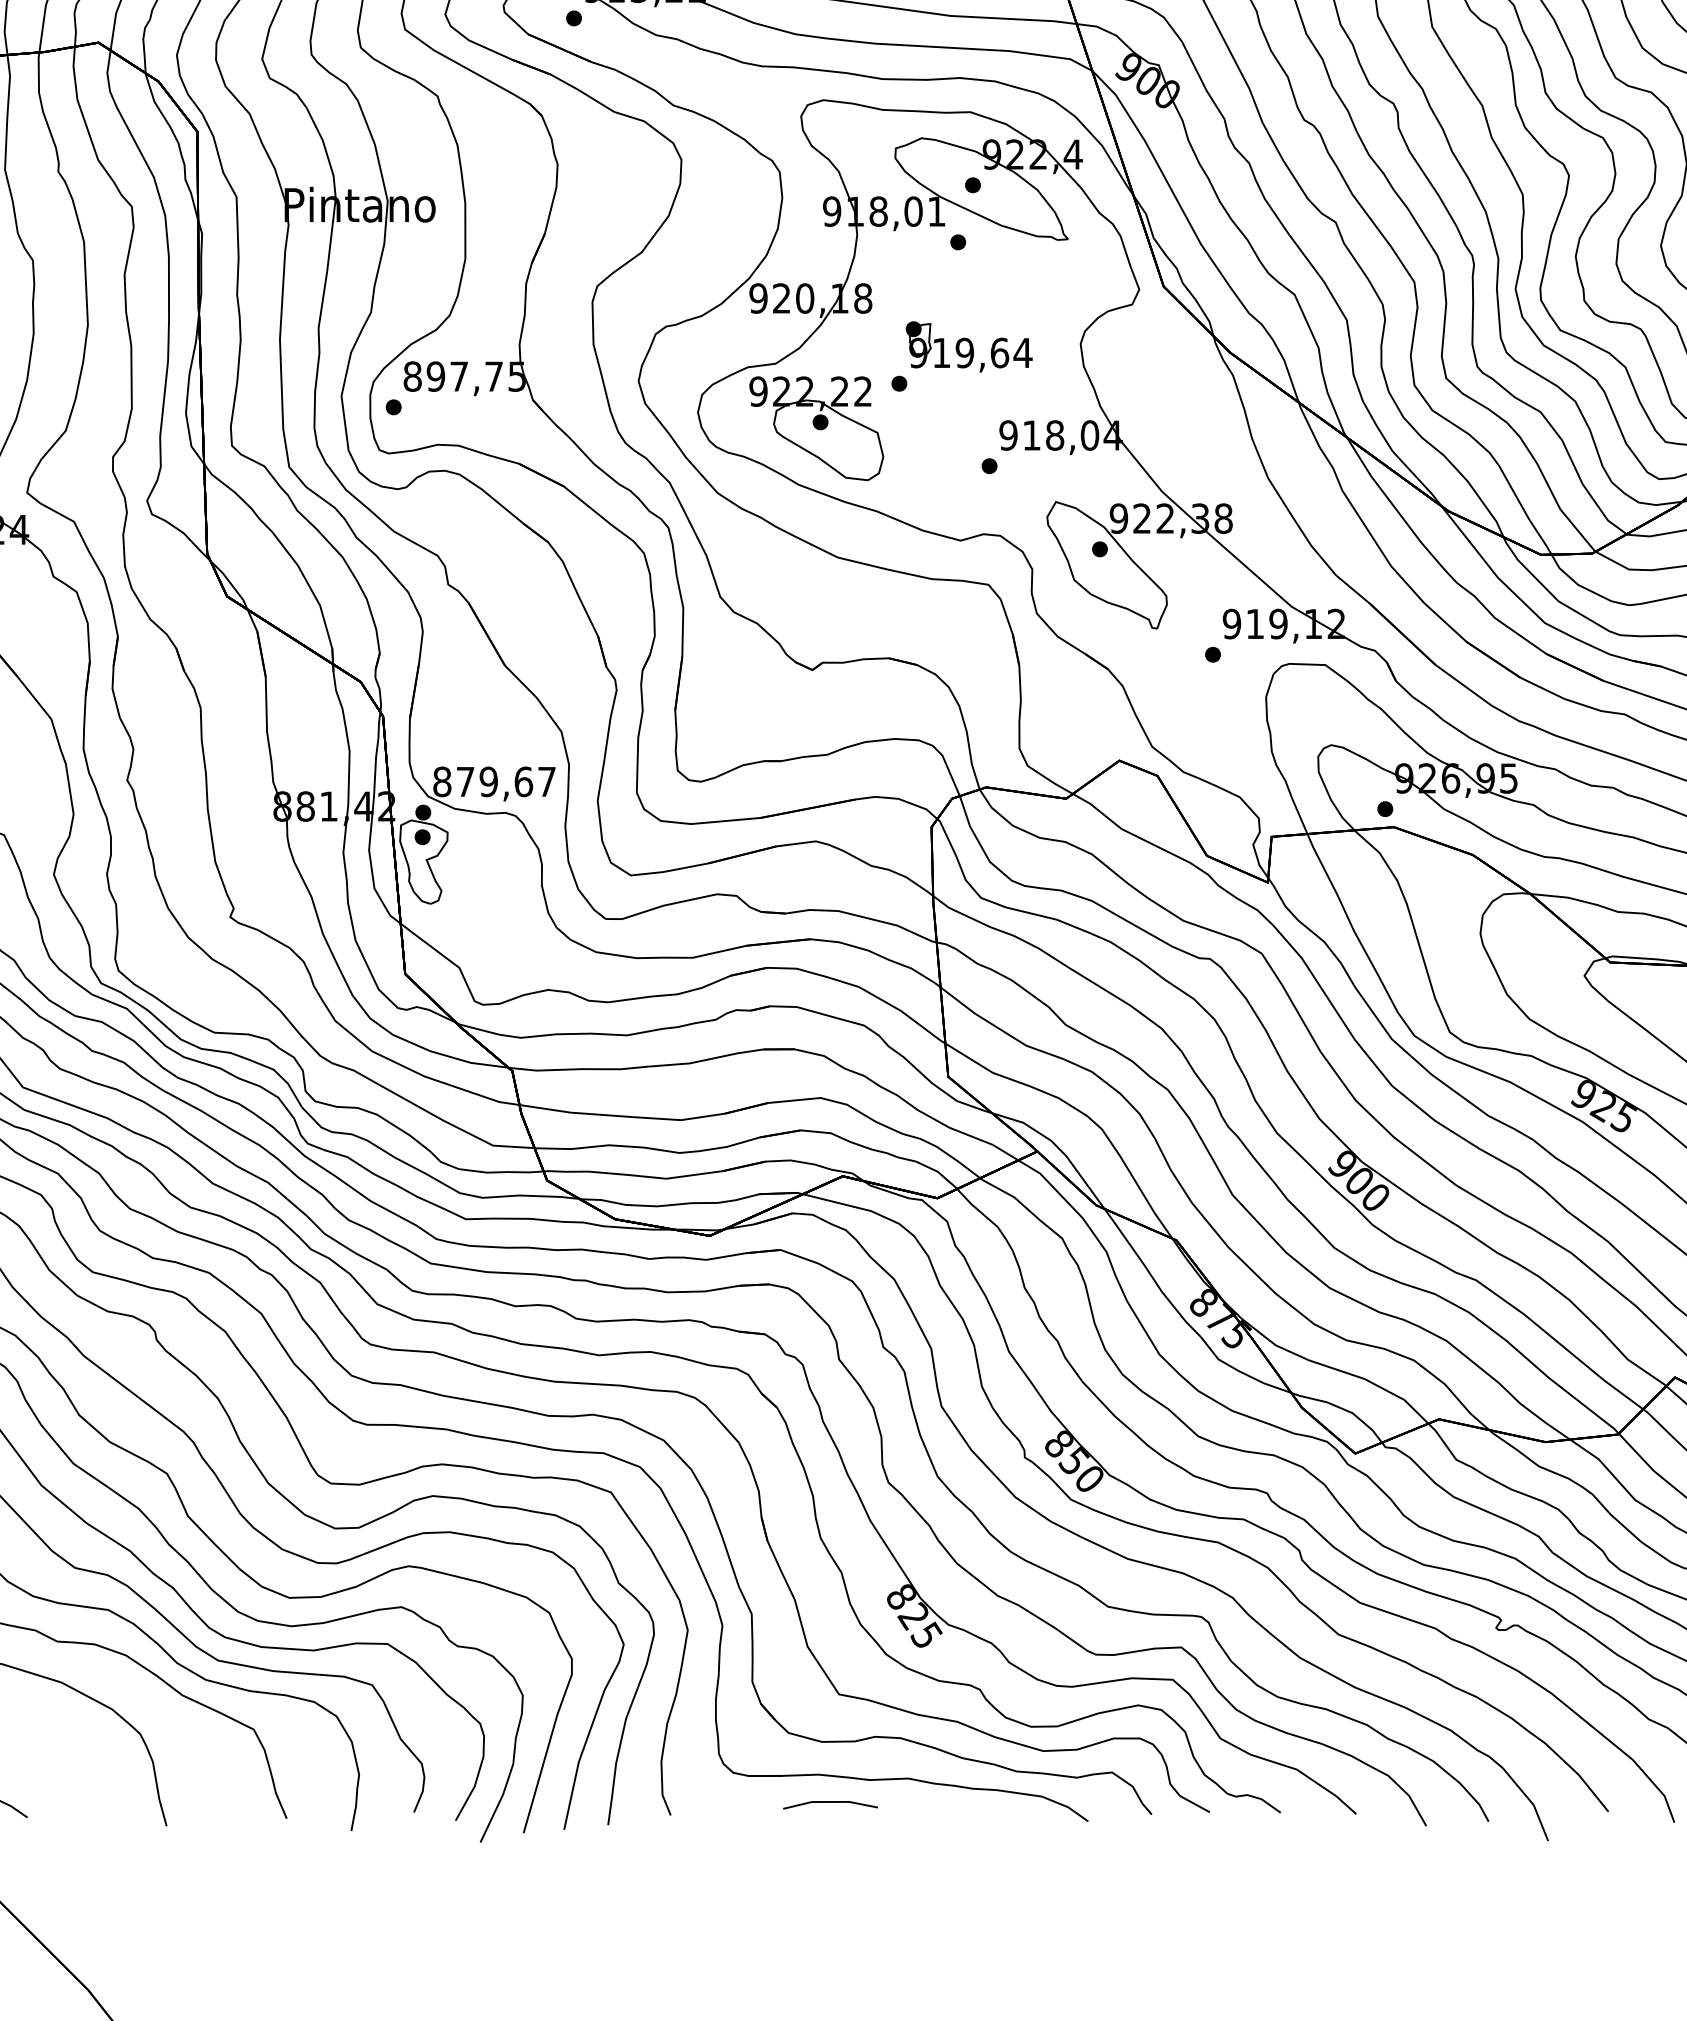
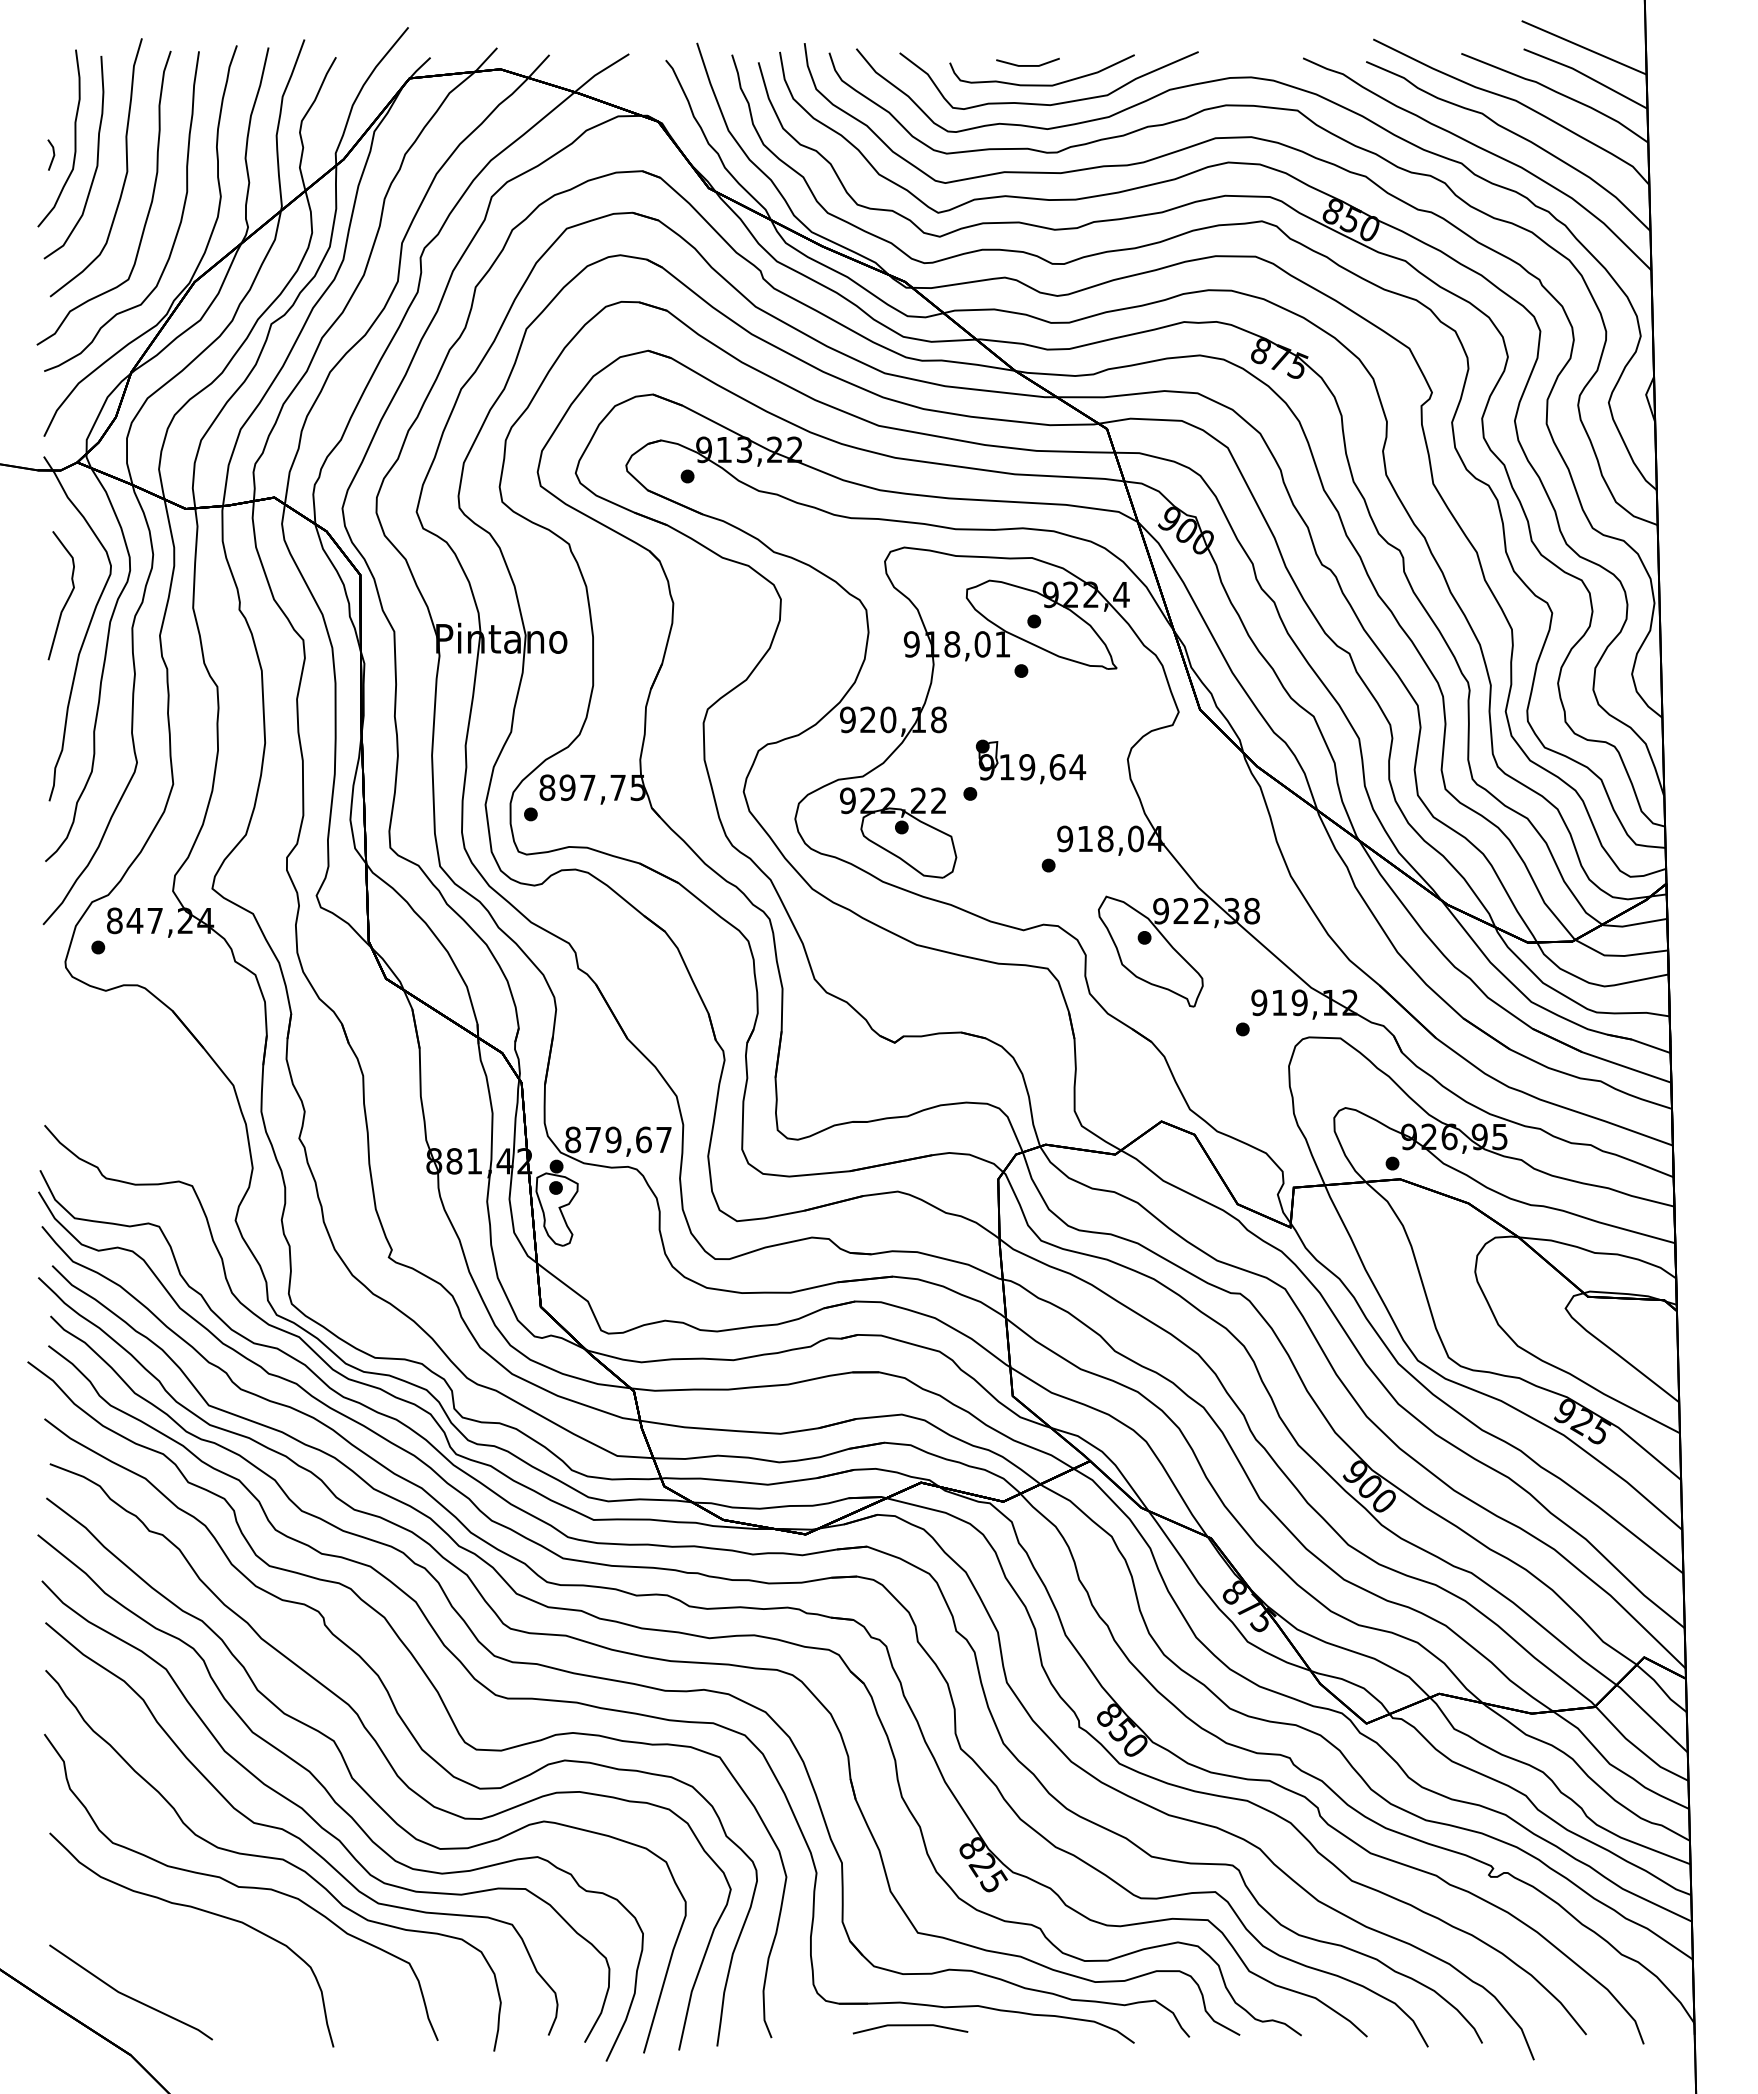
part: (830, 1804) -> (910, 2028), size x1.4

